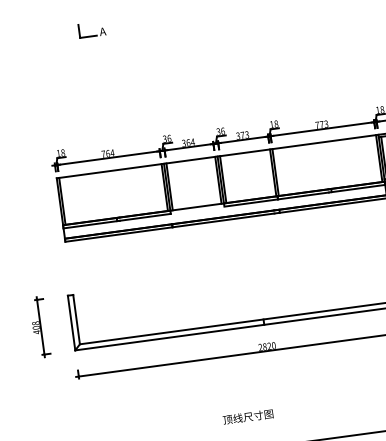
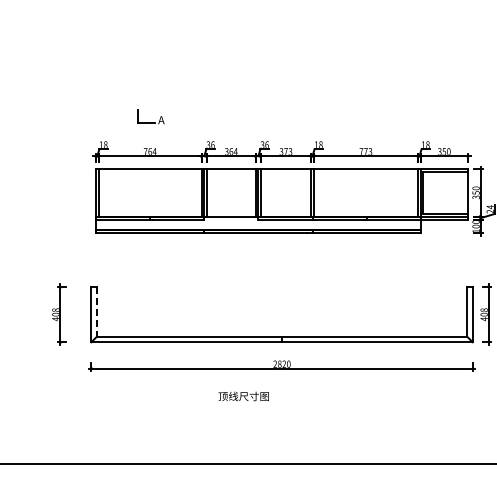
part: (91, 29) -> (150, 116), moved
line: (76, 319) -> (96, 311), solid -> dashed
text: (247, 417) -> (243, 396), moved

